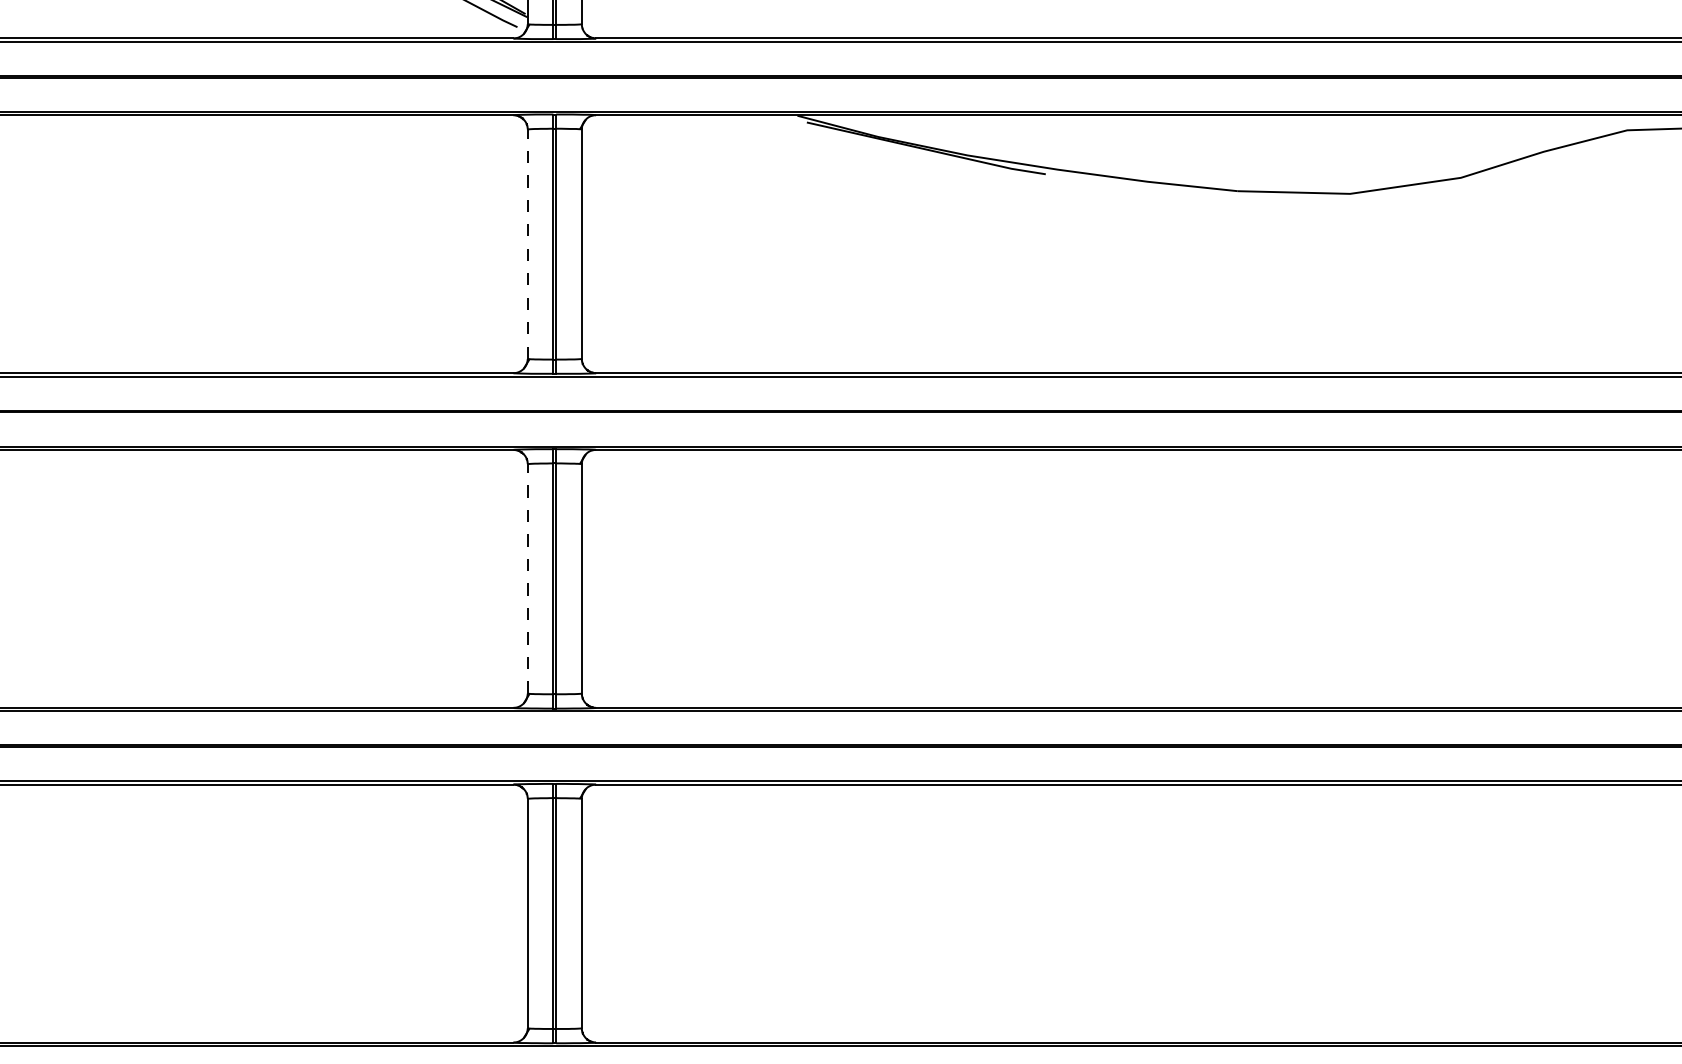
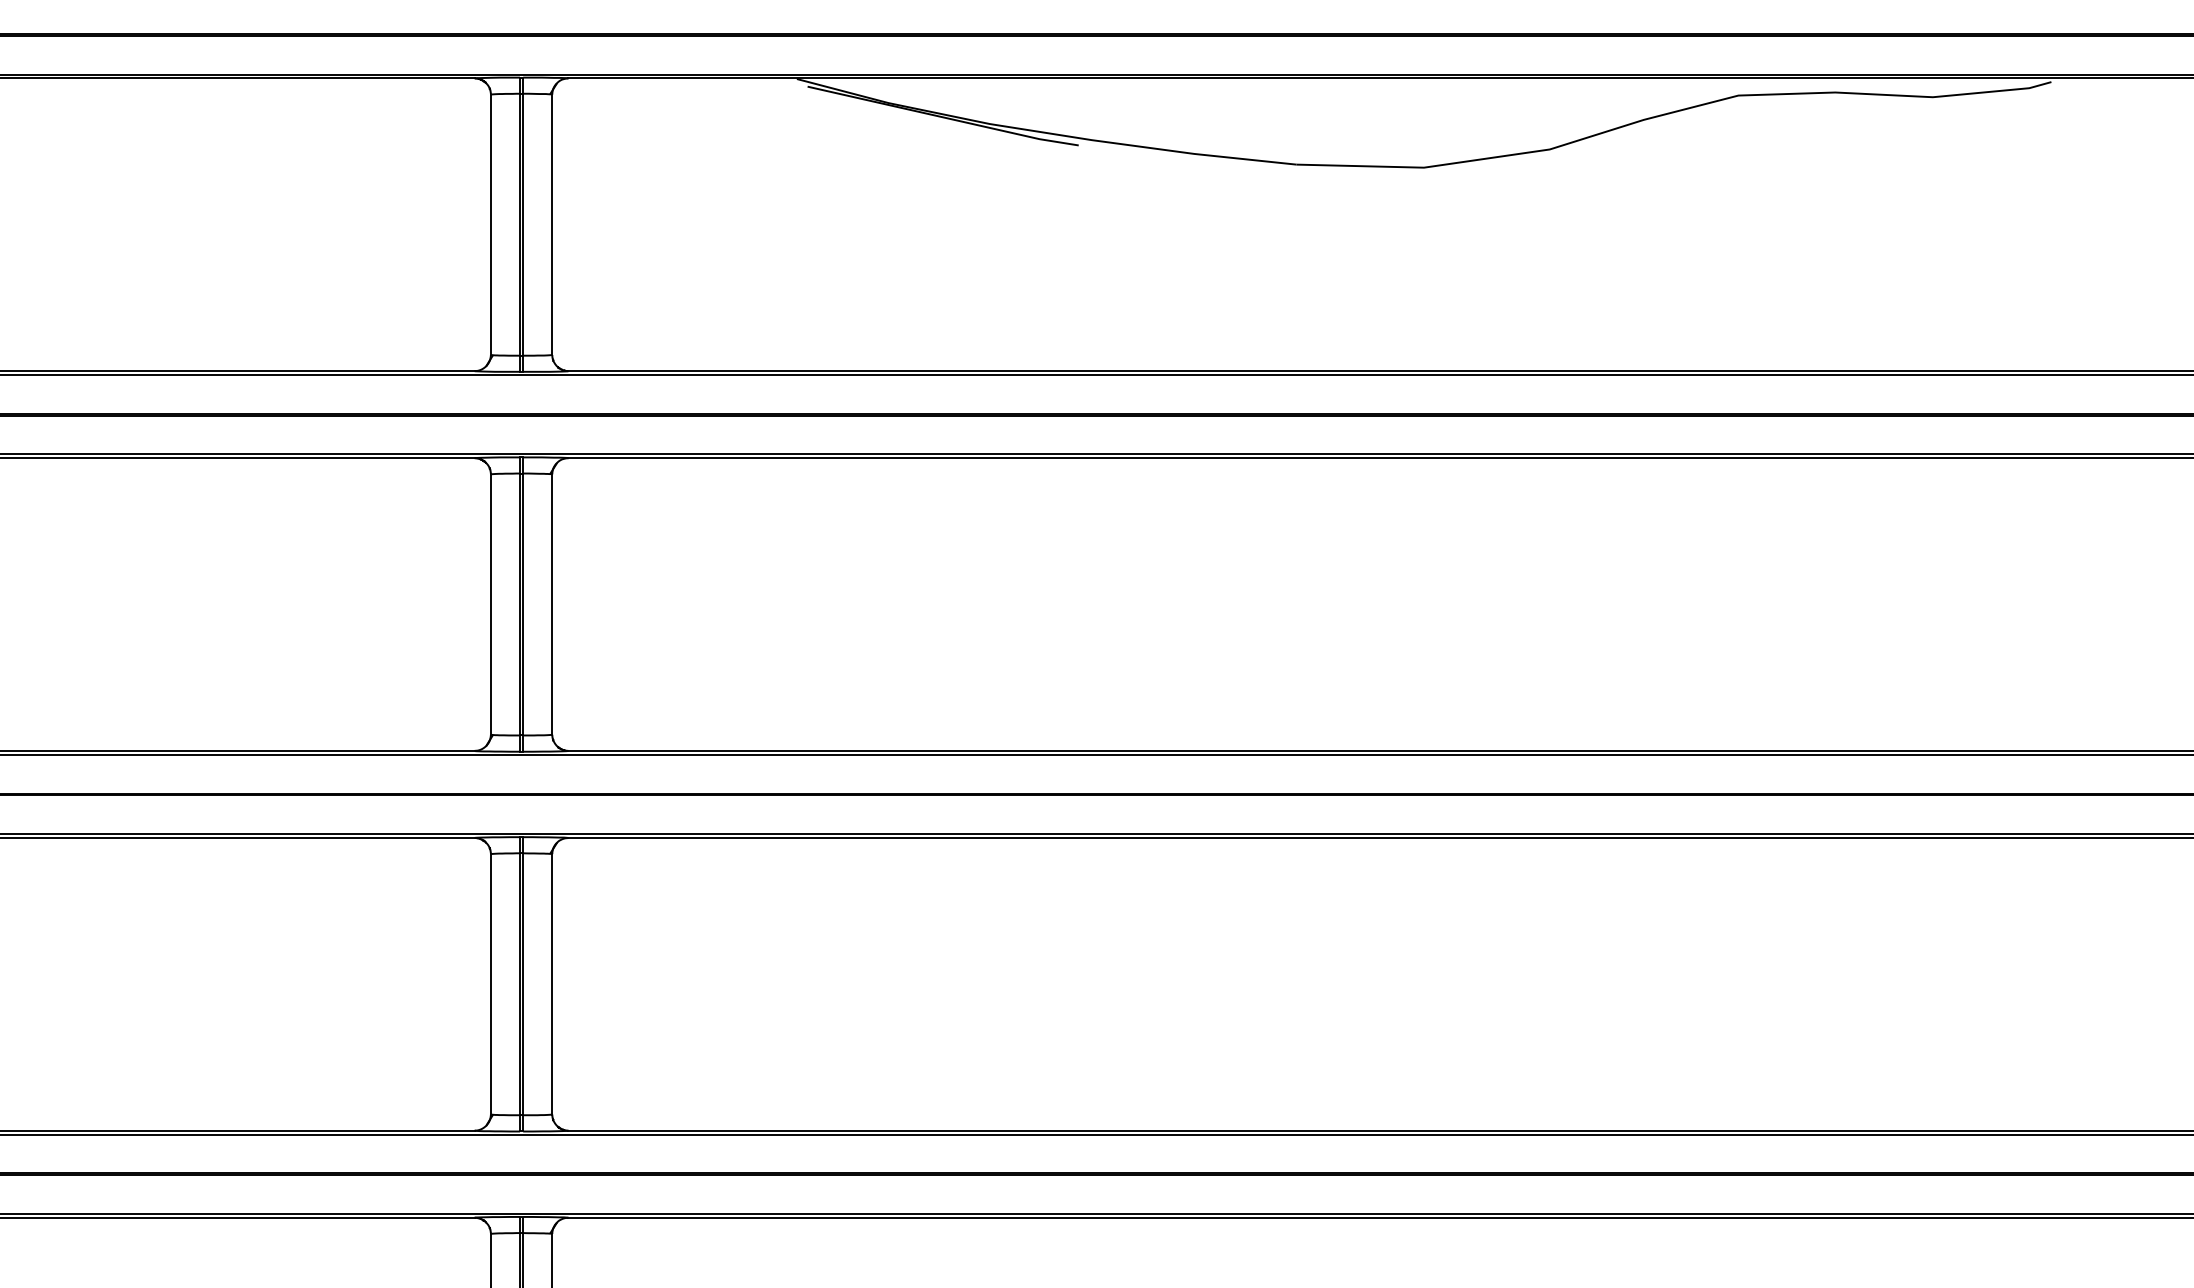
line: (527, 243) -> (490, 224), dashed -> solid
line: (527, 578) -> (490, 604), dashed -> solid

